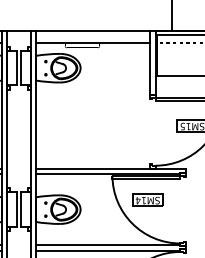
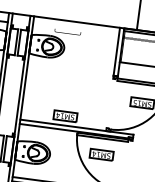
line: (92, 43) -> (75, 31), removed
part: (93, 155) -> (65, 115), added

